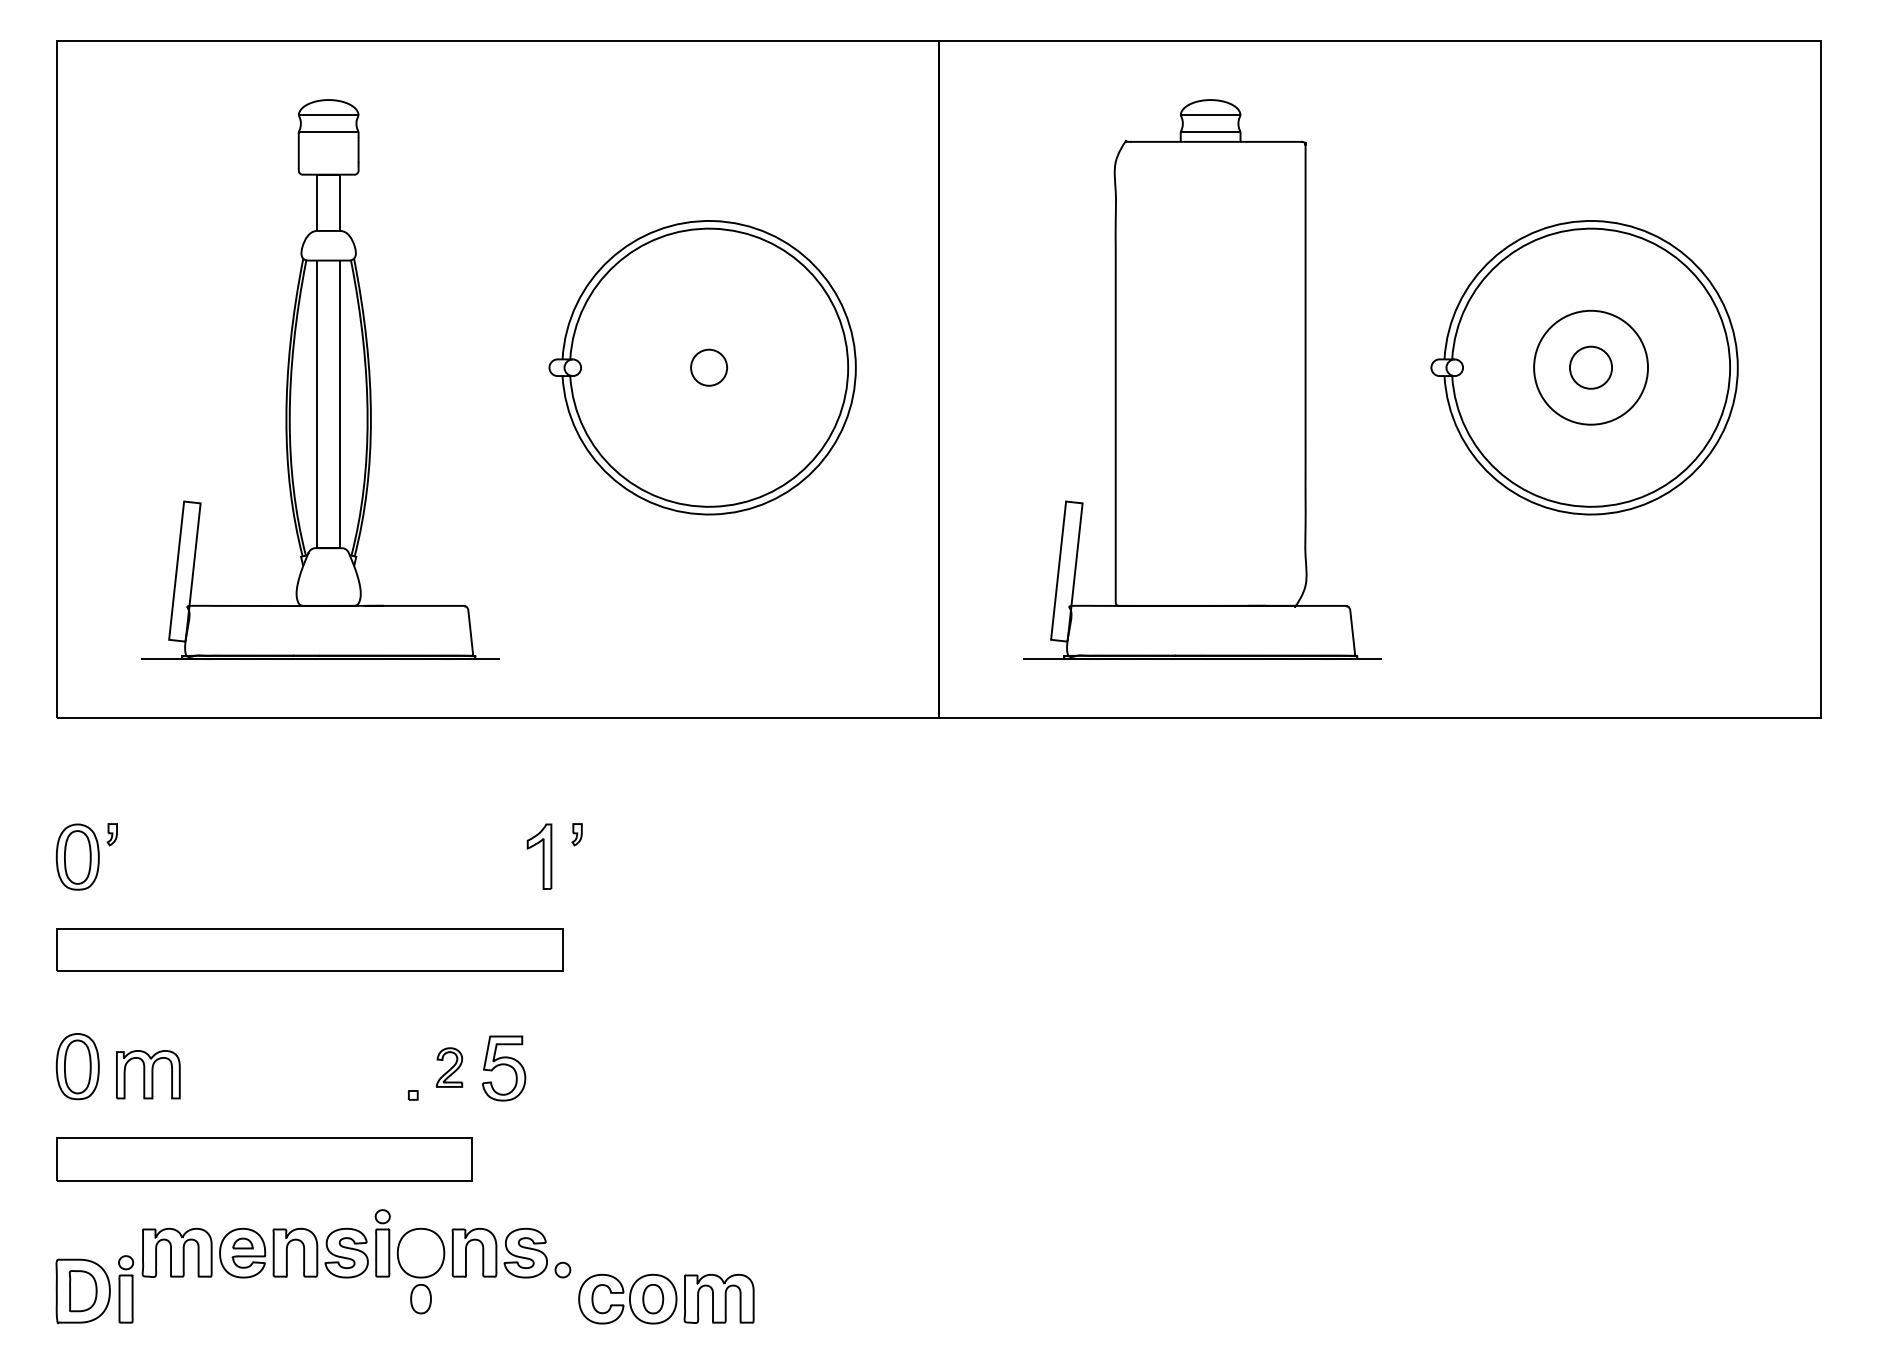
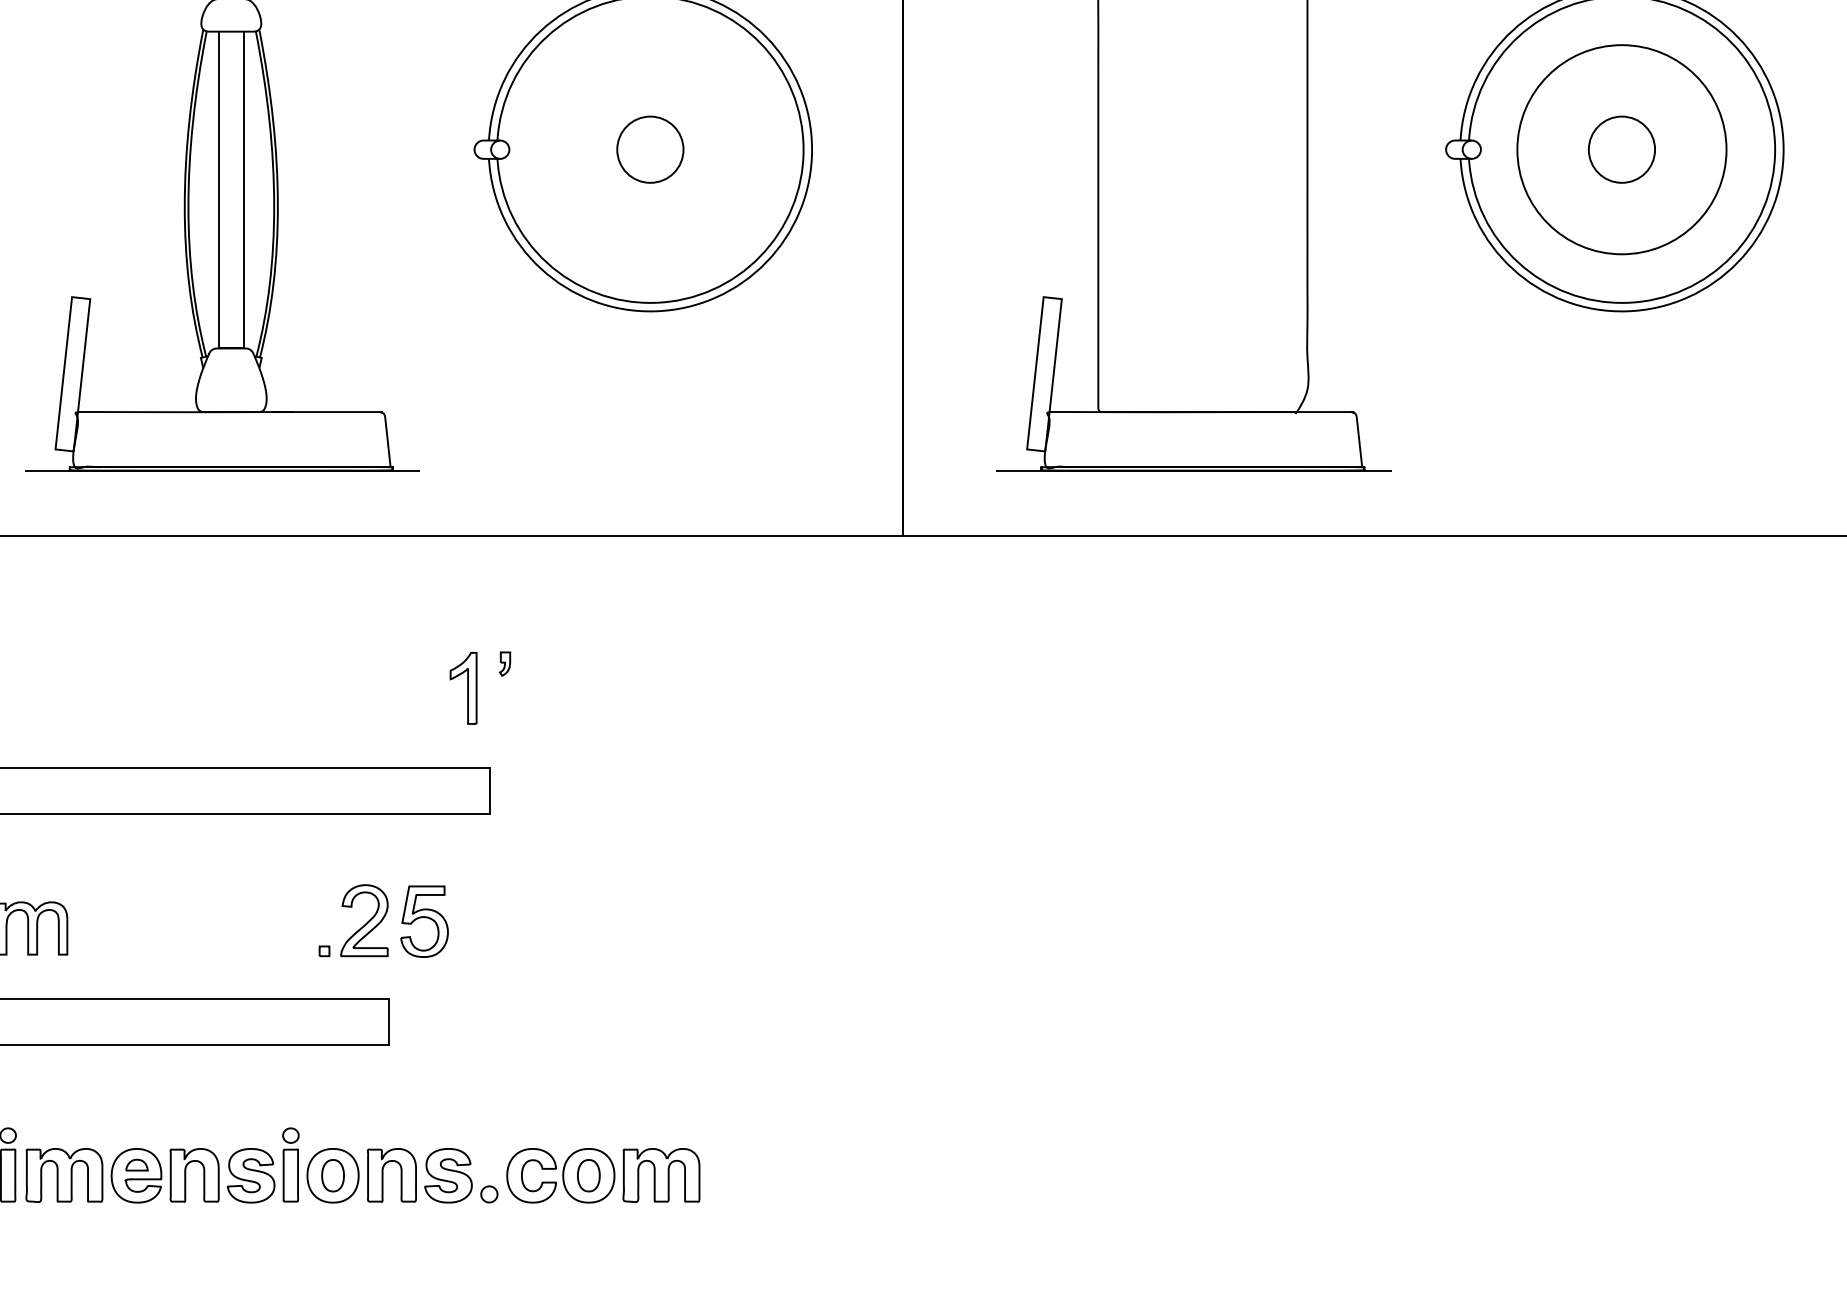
circle: (709, 367) -> (650, 149), size x1.67
circle: (1590, 367) -> (1621, 149), size x1.43
circle: (1590, 367) -> (1621, 149), size x1.67
part: (449, 1067) -> (364, 920), size x1.67
part: (356, 1243) -> (261, 1165), moved

